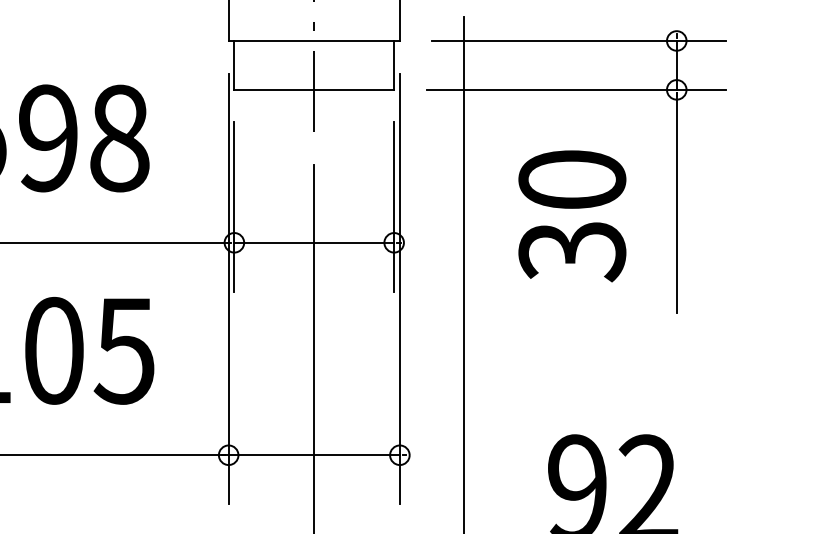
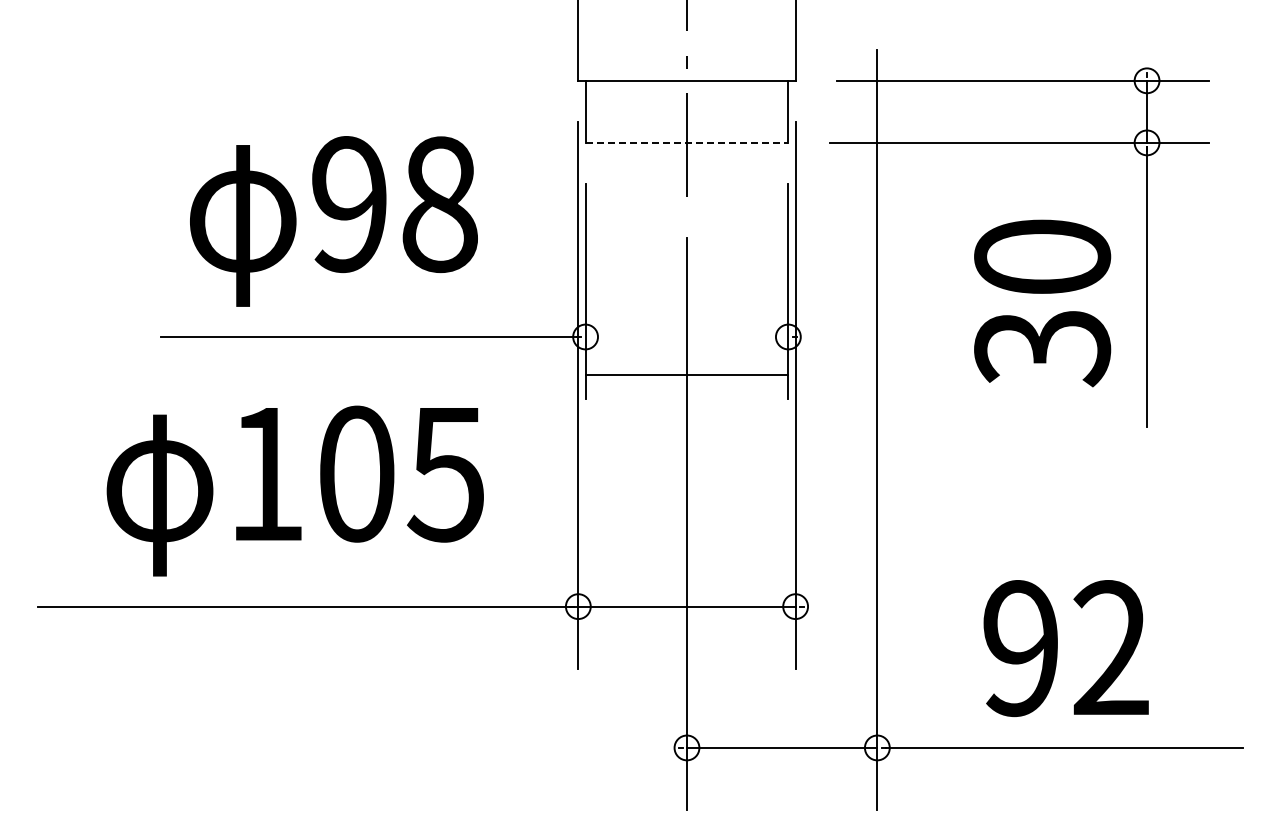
line: (314, 89) -> (687, 142), solid -> dashed
text: (572, 216) -> (1042, 303), moved
line: (313, 243) -> (686, 375), moved

